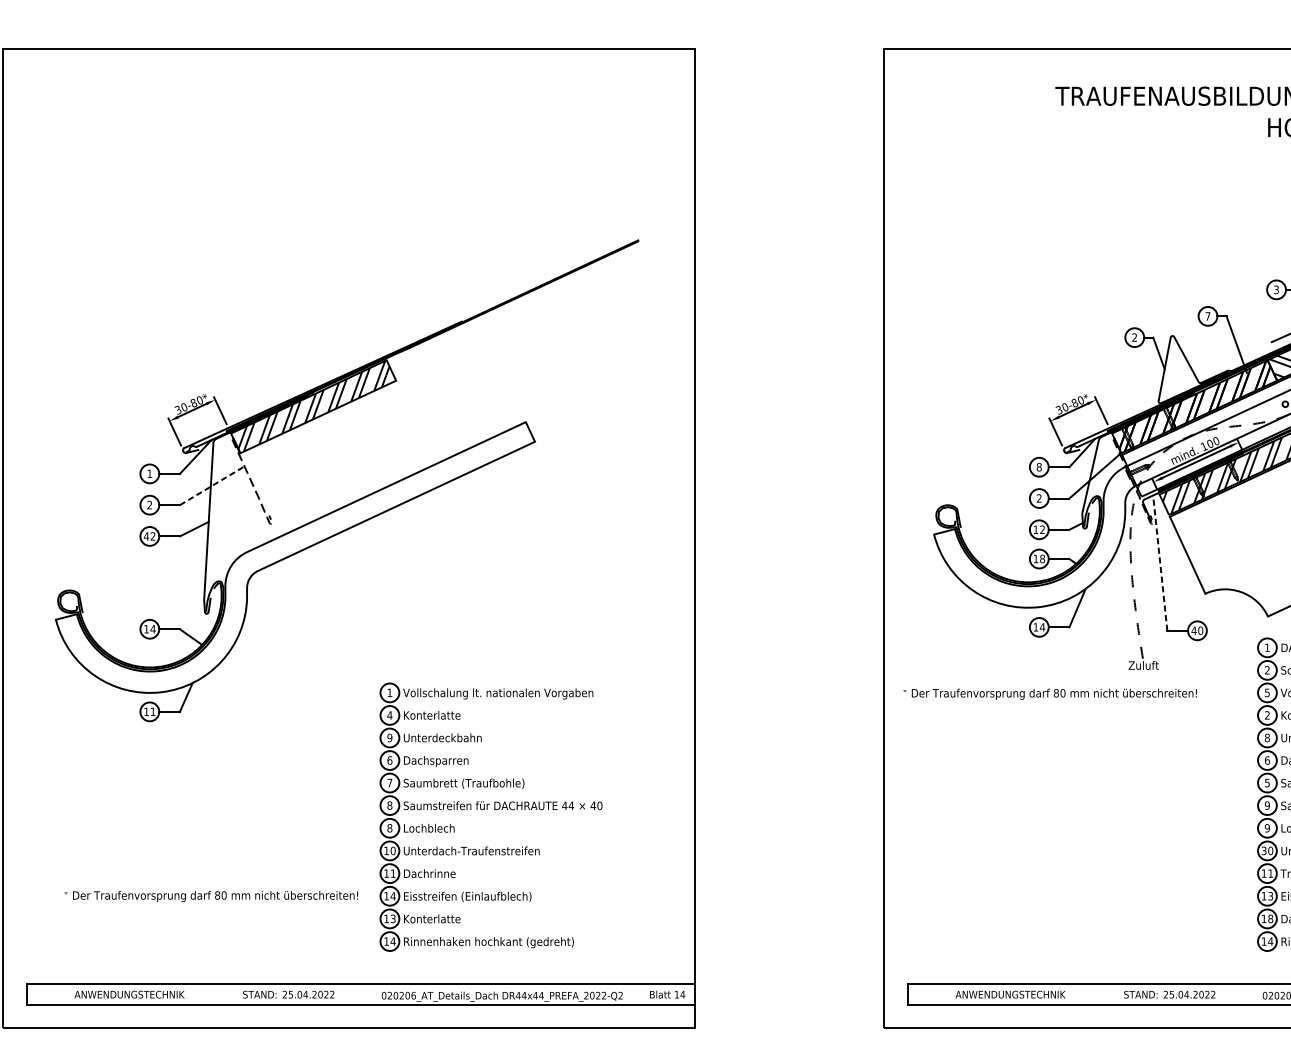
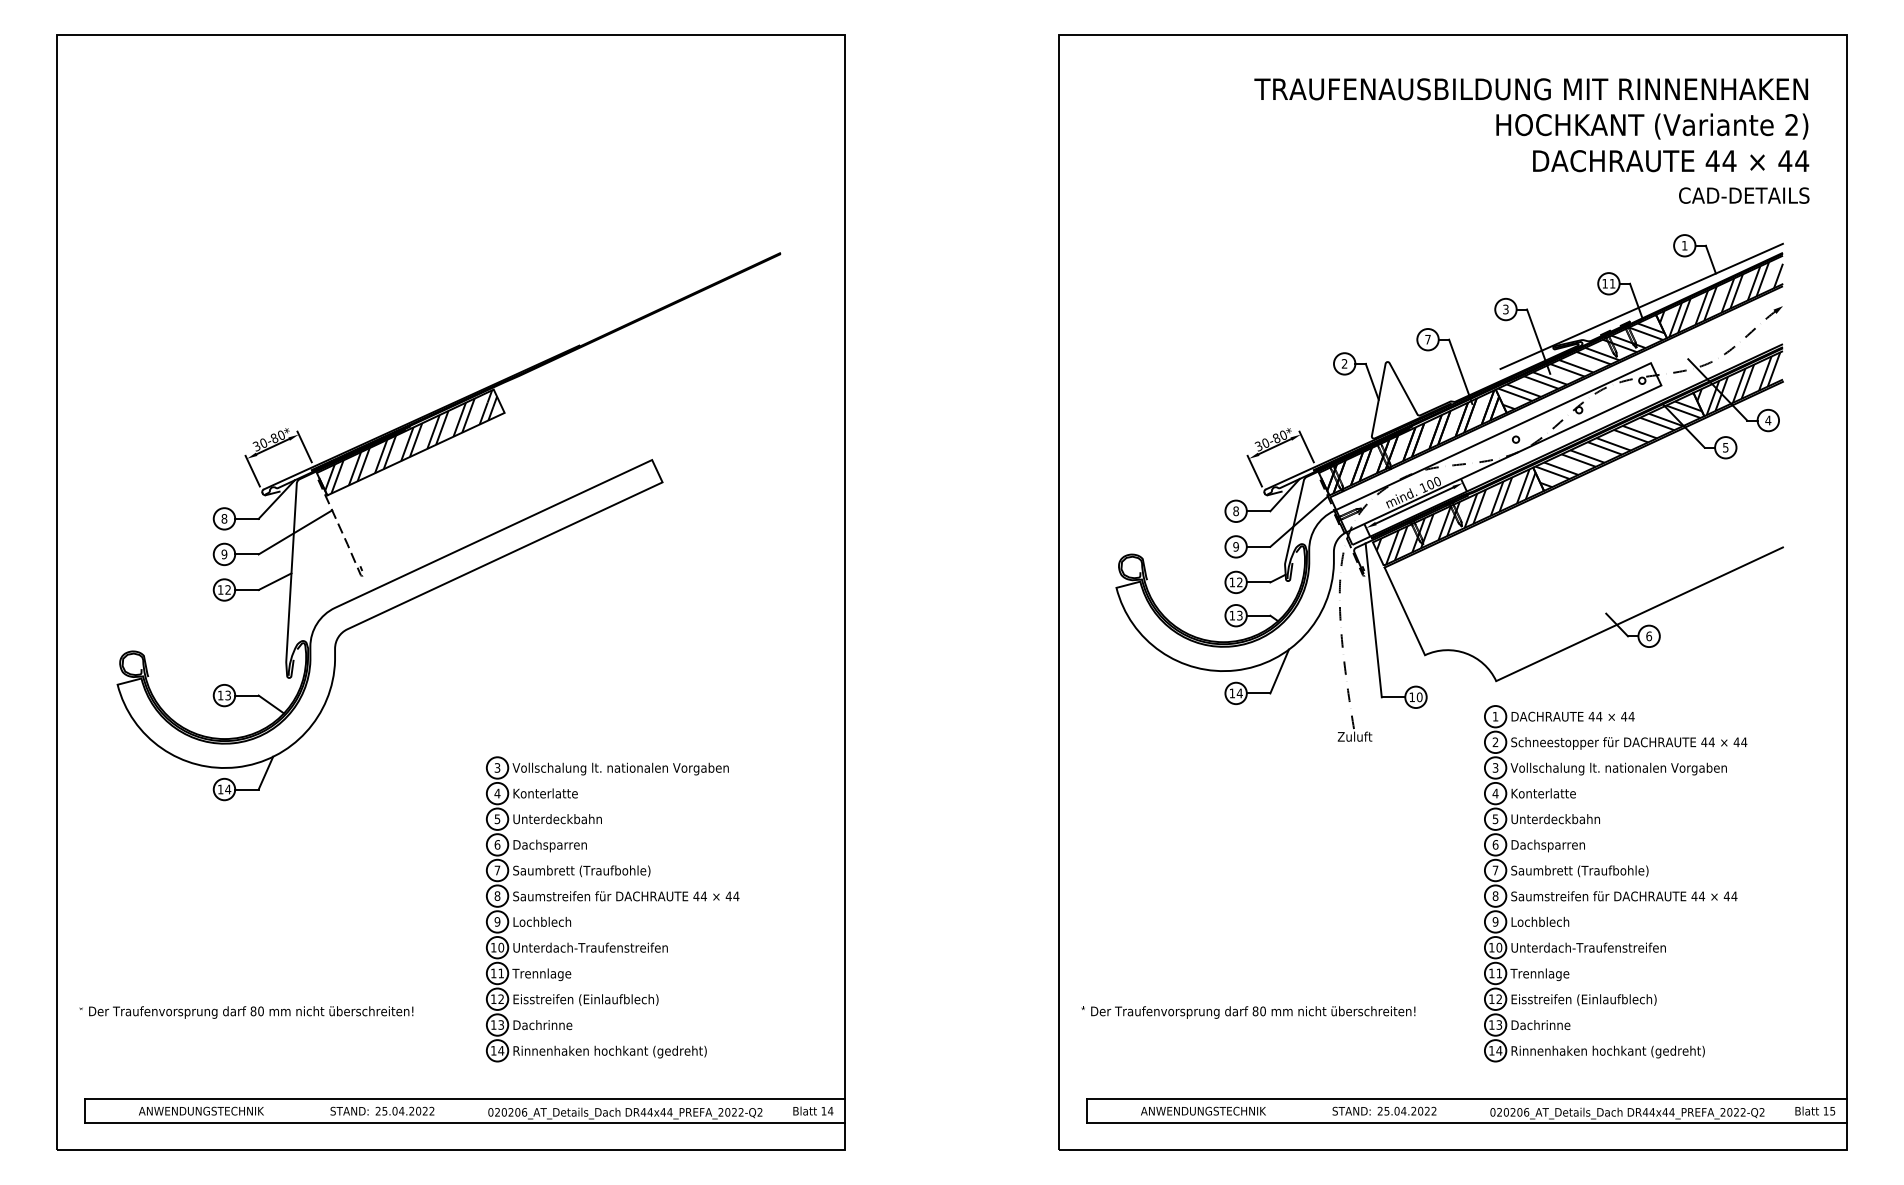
text: (149, 473) -> (224, 518), 1 -> 8
line: (212, 485) -> (295, 532), dashed -> solid
text: (1038, 498) -> (1235, 546), 2 -> 9
text: (149, 505) -> (224, 554), 2 -> 9
text: (146, 536) -> (220, 589), 42 -> 12
text: (1042, 558) -> (1239, 615), 18 -> 13
line: (1160, 562) -> (1373, 619), dashed -> solid
text: (153, 629) -> (228, 695), 14 -> 13
text: (1194, 630) -> (1412, 697), 40 -> 10
text: (389, 692) -> (497, 767), 1 -> 3
text: (1267, 692) -> (1495, 767), 5 -> 3
text: (1050, 694) -> (1248, 1012), moved
text: (153, 711) -> (228, 789), 11 -> 14
text: (1267, 715) -> (1495, 793), 2 -> 4
text: (389, 737) -> (497, 818), 9 -> 5
text: (1267, 738) -> (1495, 819), 8 -> 5
text: (1267, 783) -> (1495, 870), 5 -> 7
text: (600, 805) -> (736, 896), 40 -> 44
text: (1267, 805) -> (1495, 895), 9 -> 8
text: (389, 827) -> (497, 921), 8 -> 9
text: (1263, 850) -> (1491, 947), 30 -> 10
text: (429, 874) -> (542, 974), Dachrinne -> Trennlage
text: (393, 895) -> (501, 998), 14 -> 12
text: (211, 896) -> (246, 1012), moved
text: (1270, 896) -> (1499, 999), 13 -> 12
text: (1270, 918) -> (1499, 1024), 18 -> 13
text: (432, 919) -> (545, 1025), Konterlatte -> Dachrinne

